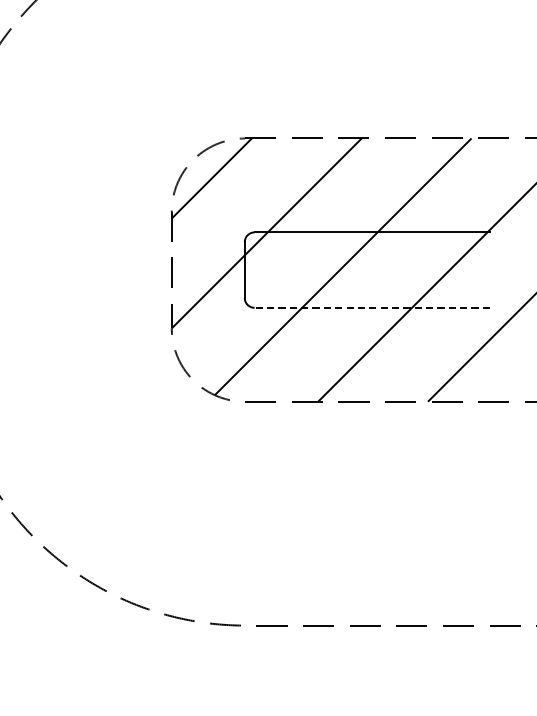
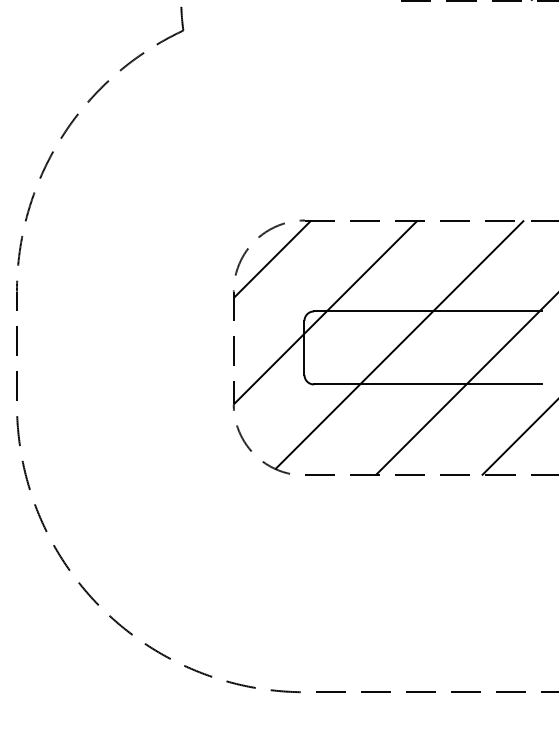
line: (371, 307) -> (427, 384), dashed -> solid

